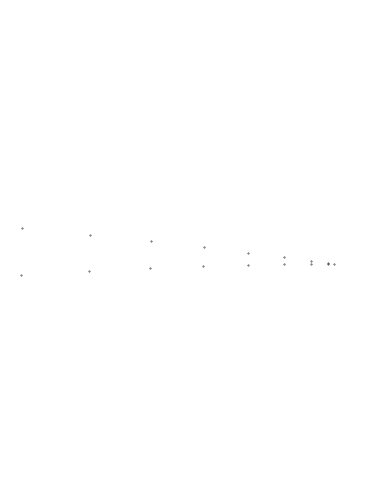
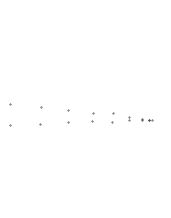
part: (249, 260) -> (113, 118), size x1.6

